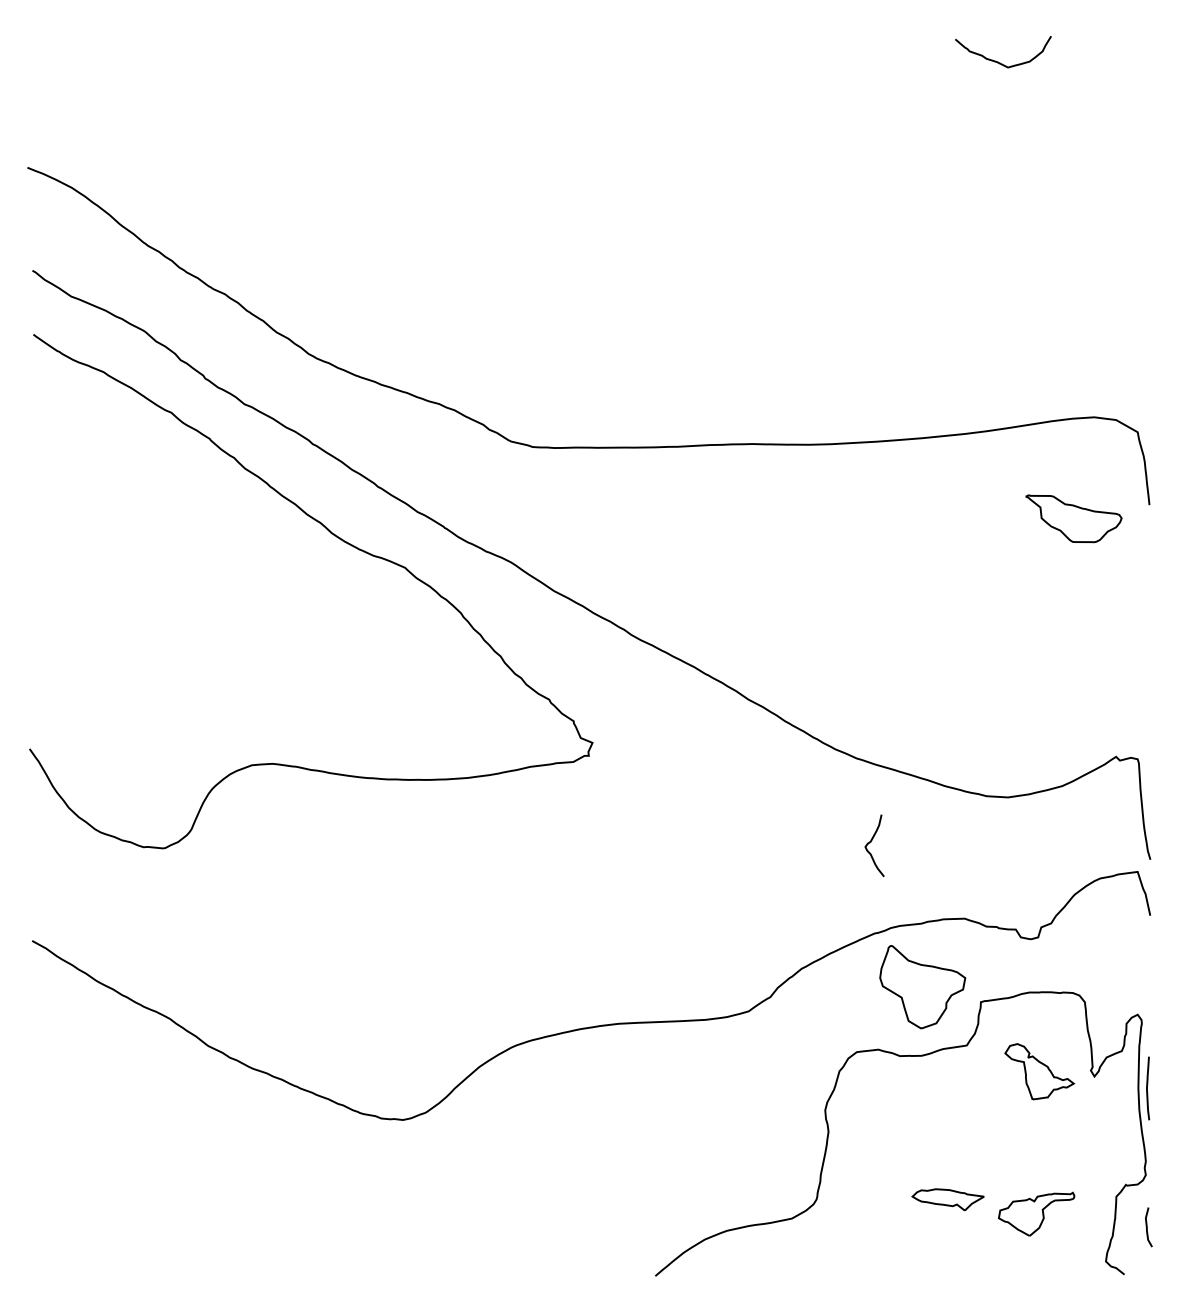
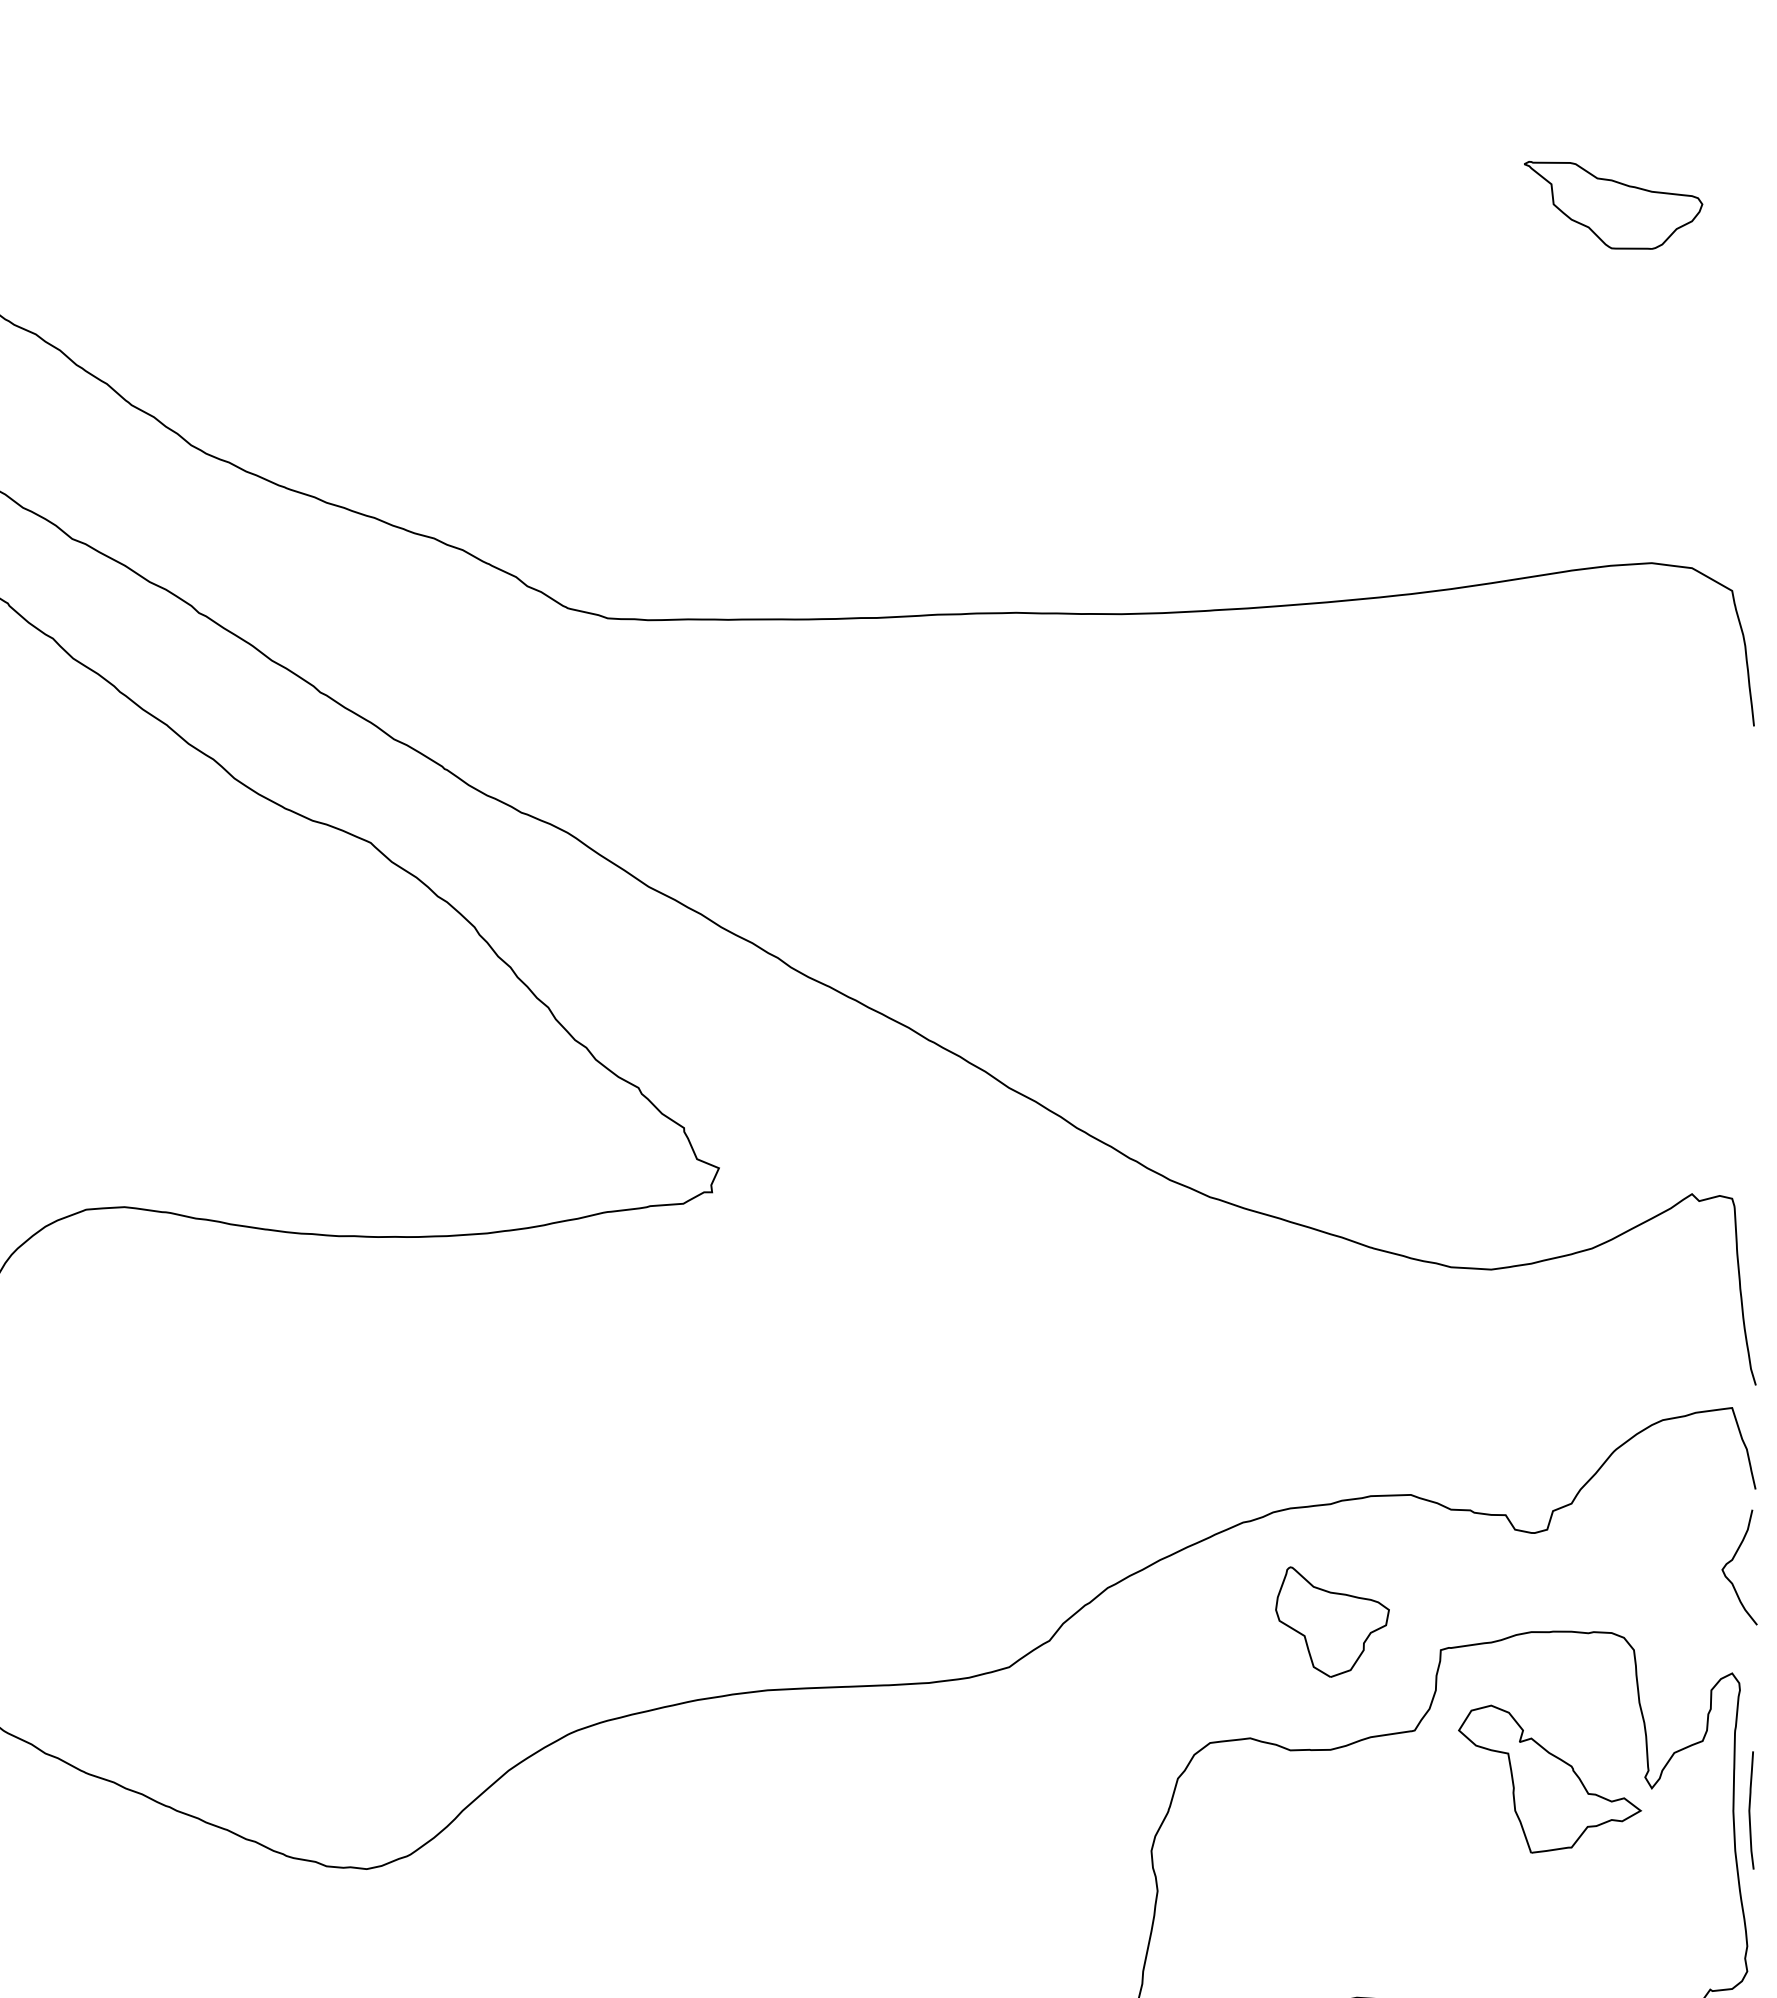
part: (1073, 518) -> (1612, 204), moved
curve: (871, 842) -> (1733, 1561), moved
part: (922, 986) -> (1332, 1620), size x0.71
part: (1039, 1071) -> (1549, 1778), size x1.43

